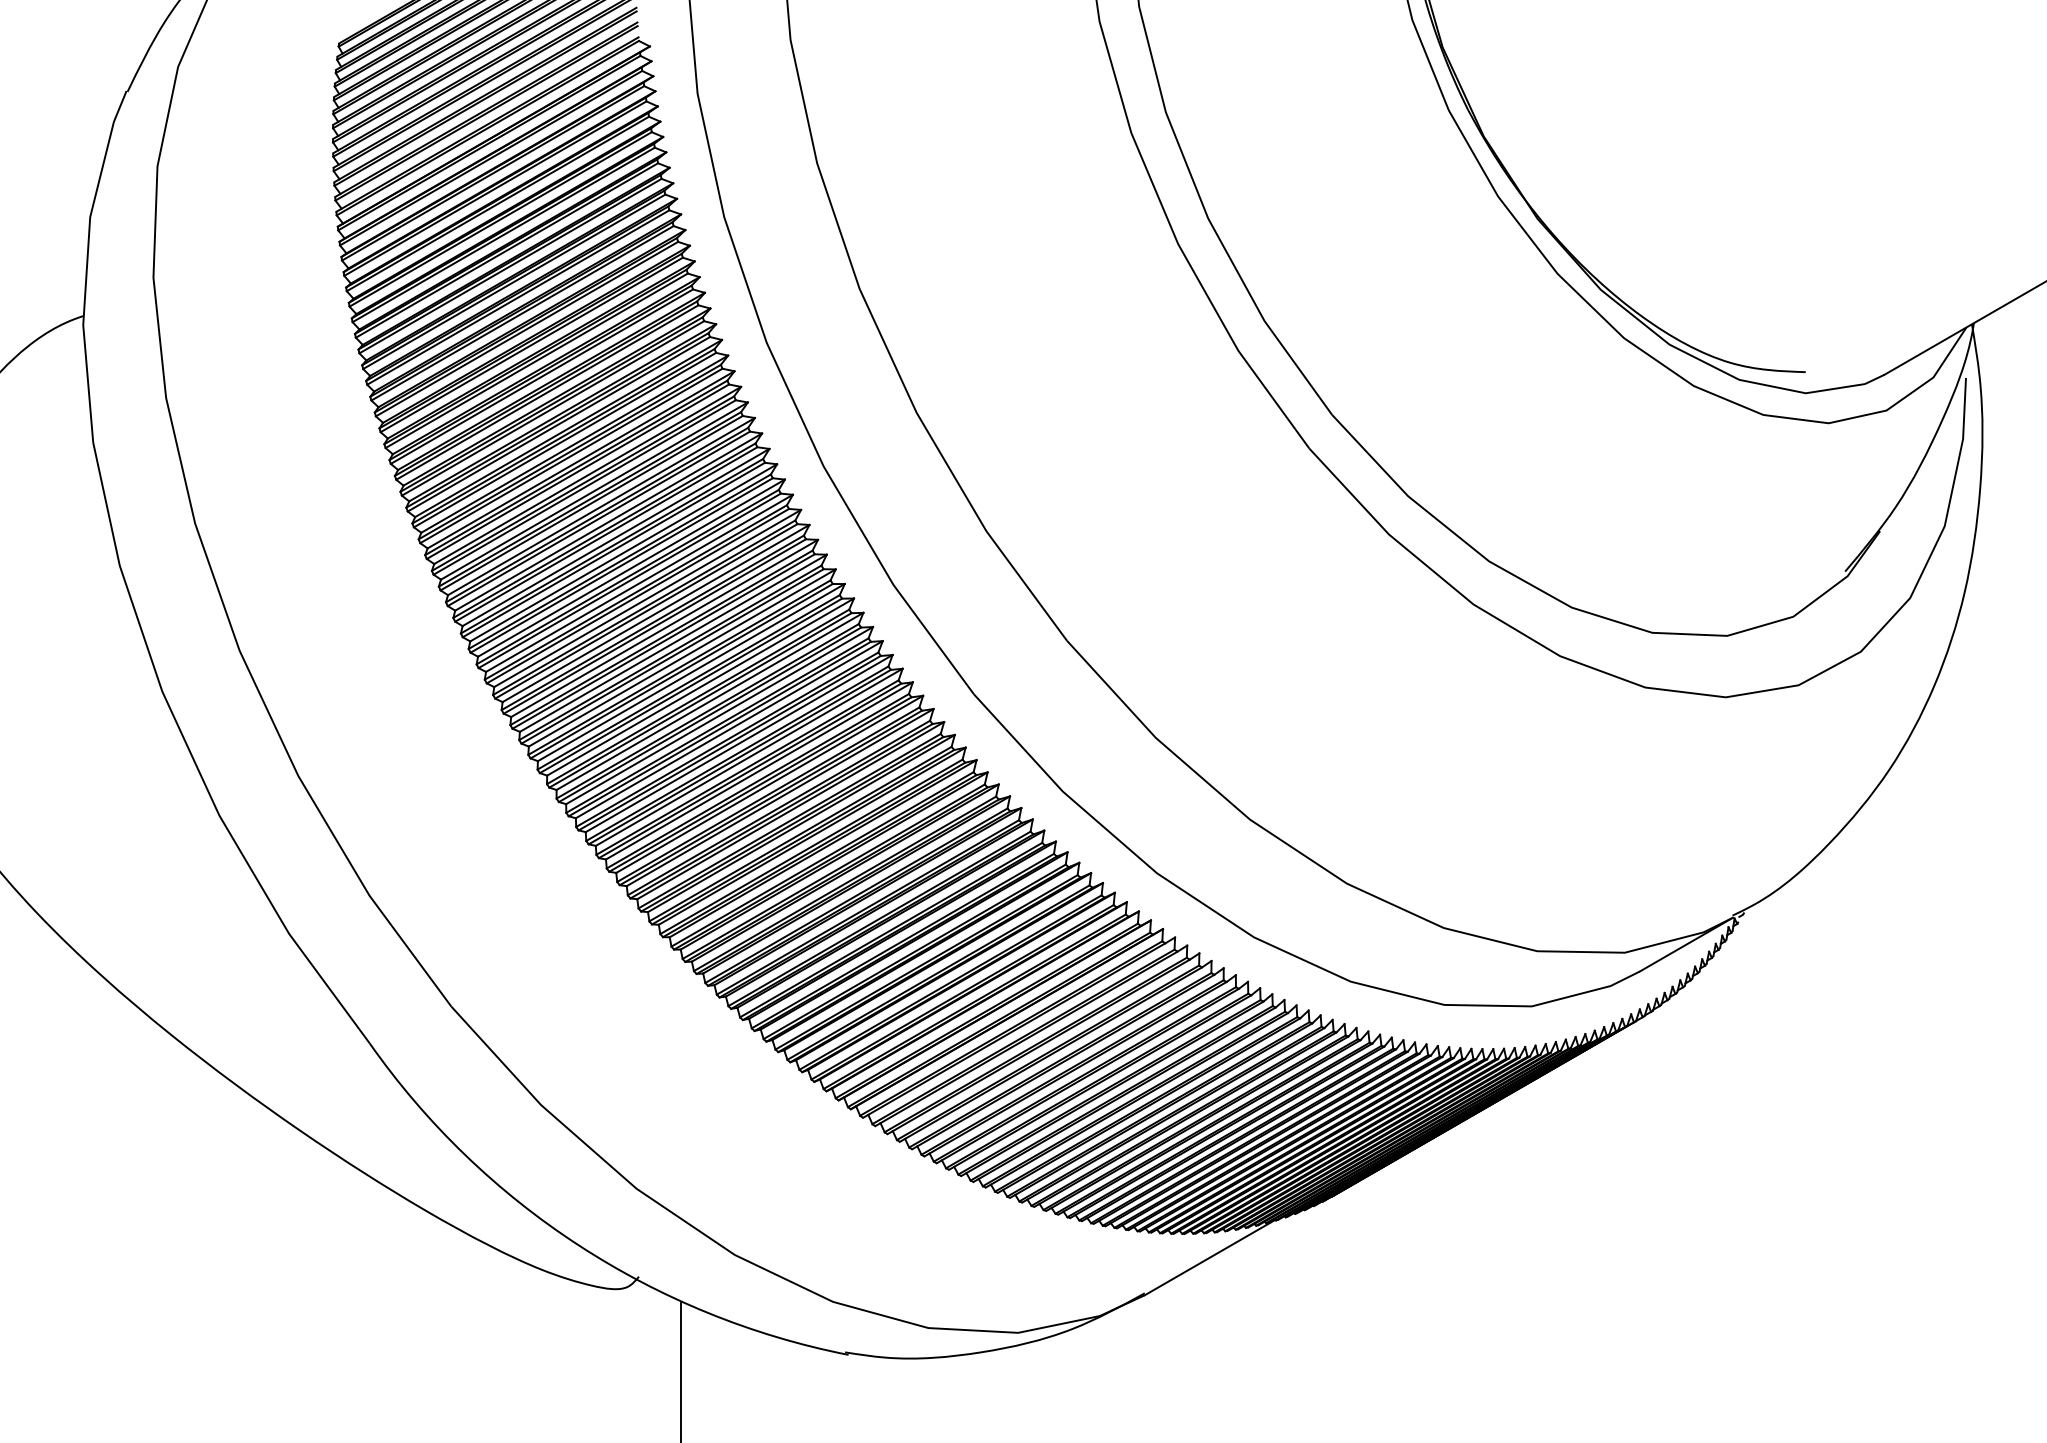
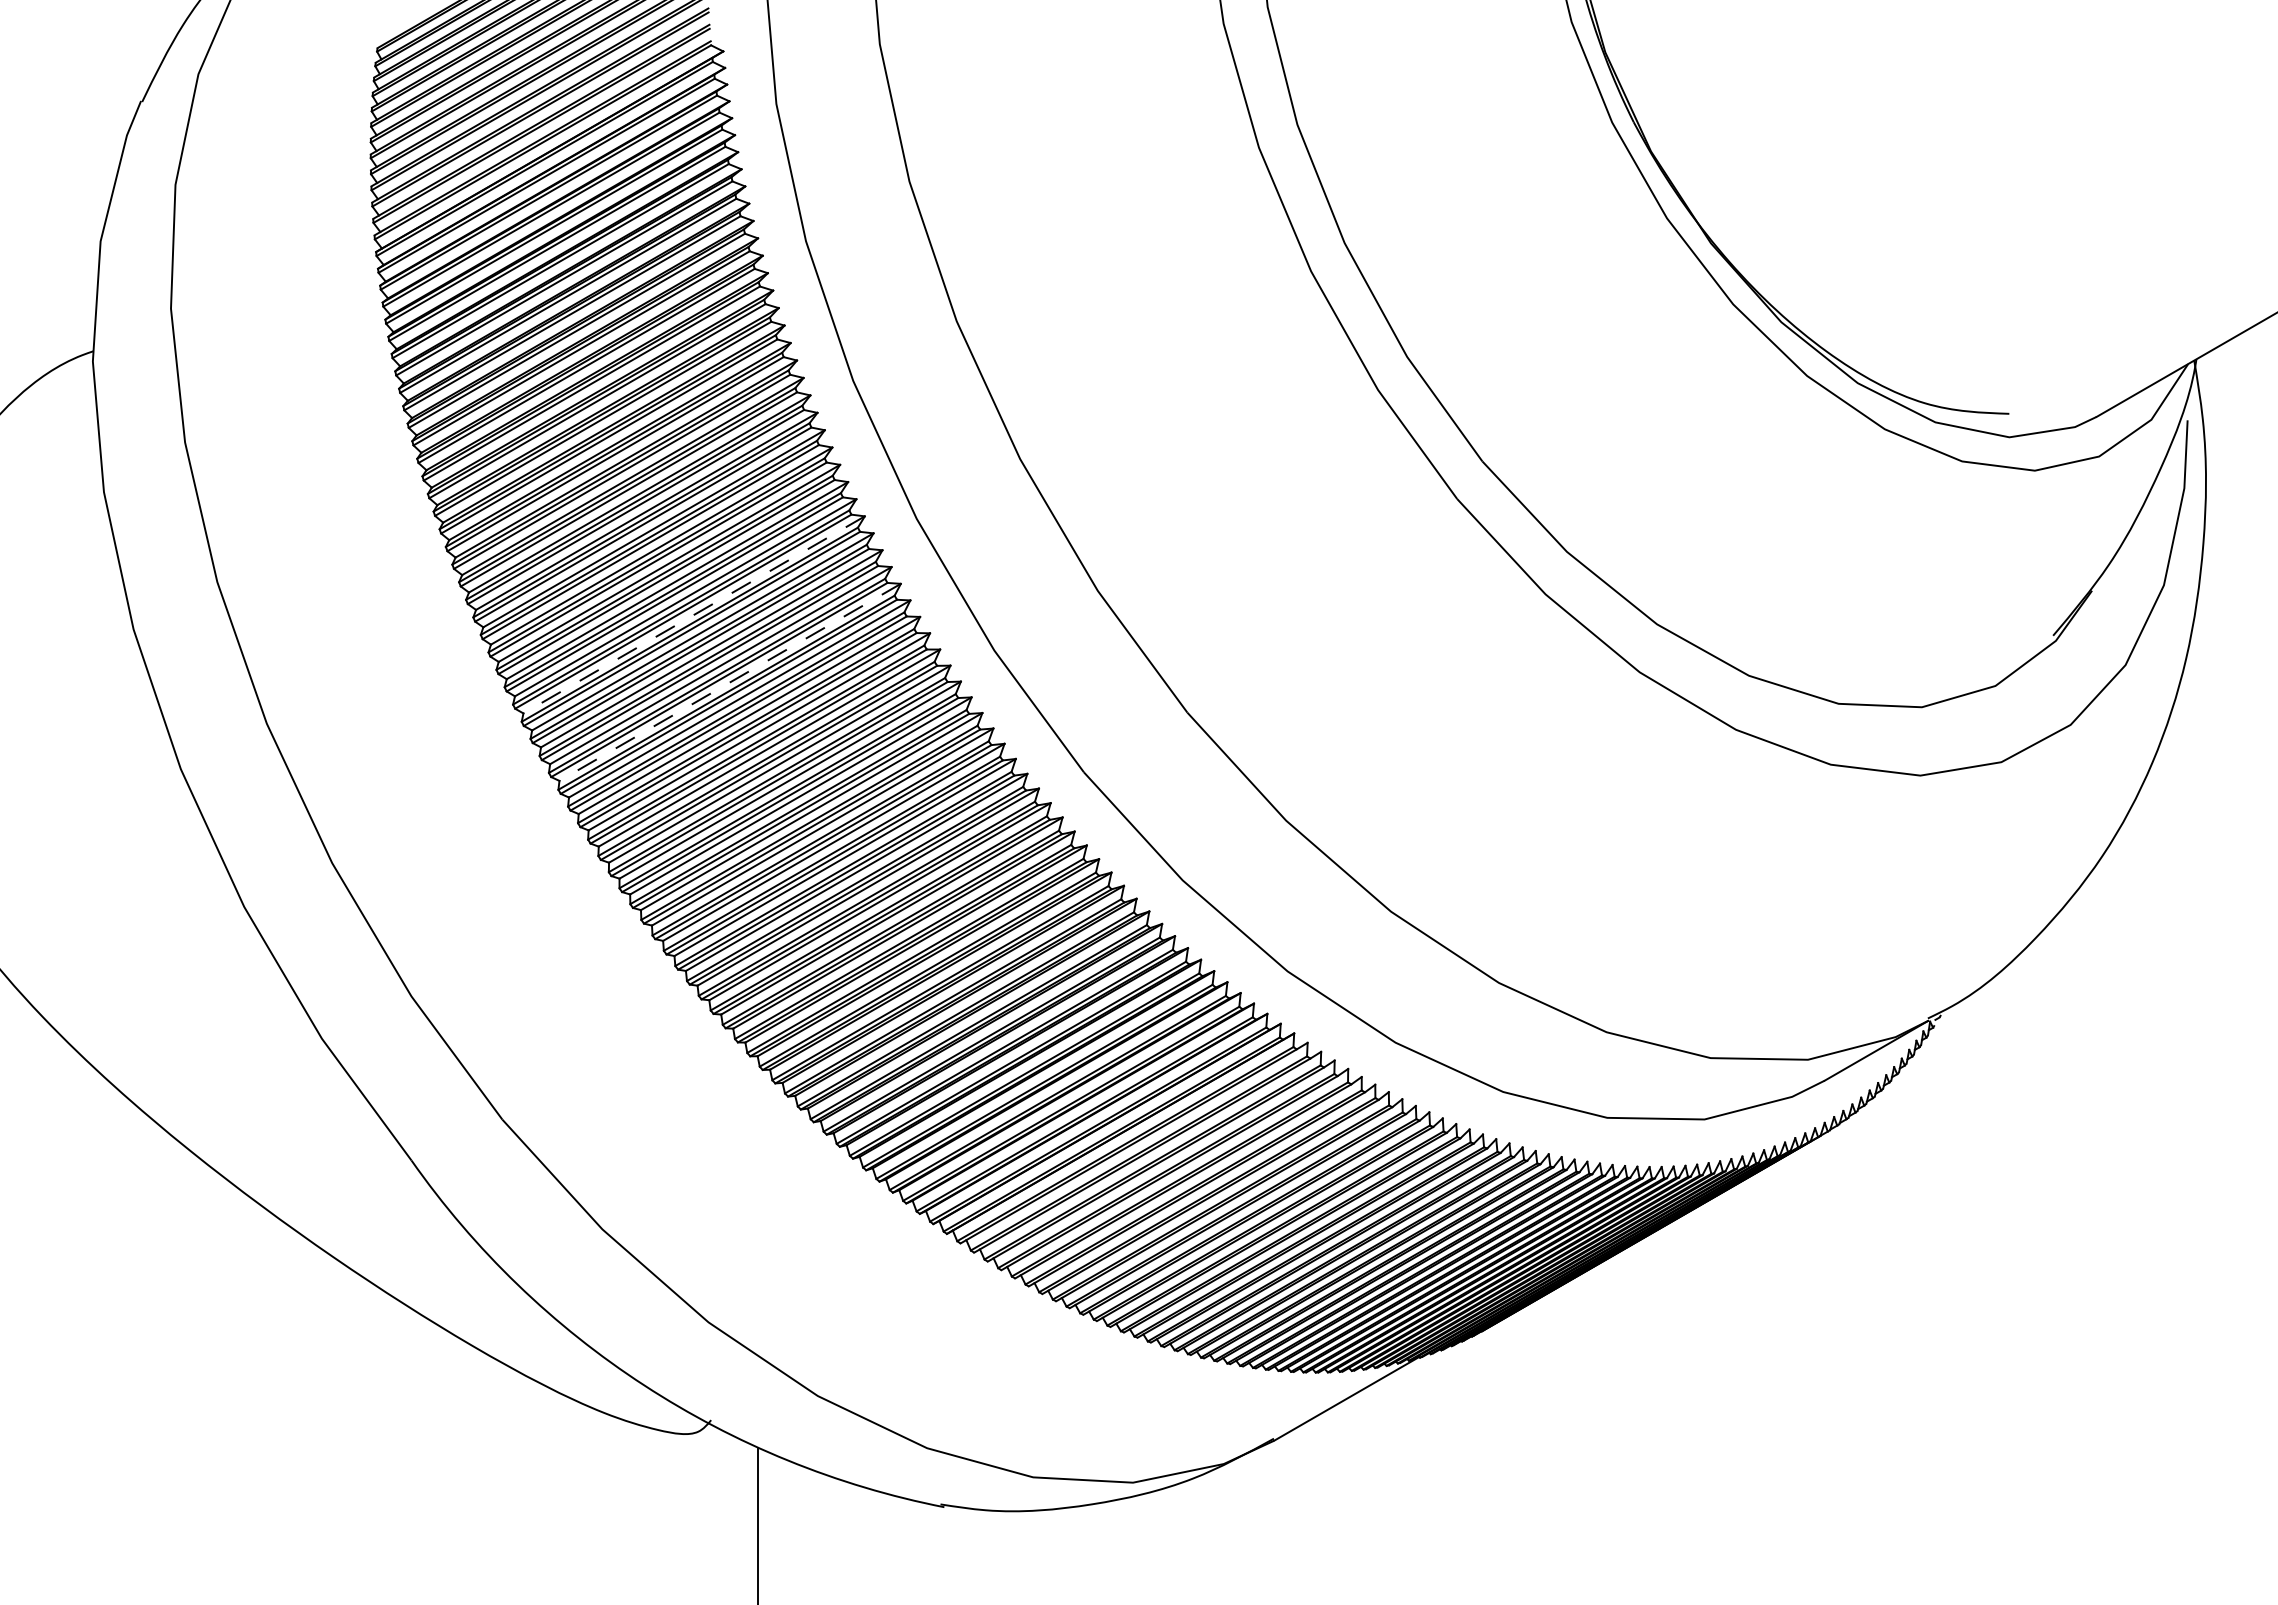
line: (623, 553) -> (693, 615), solid -> dashed
line: (655, 613) -> (729, 682), solid -> dashed

